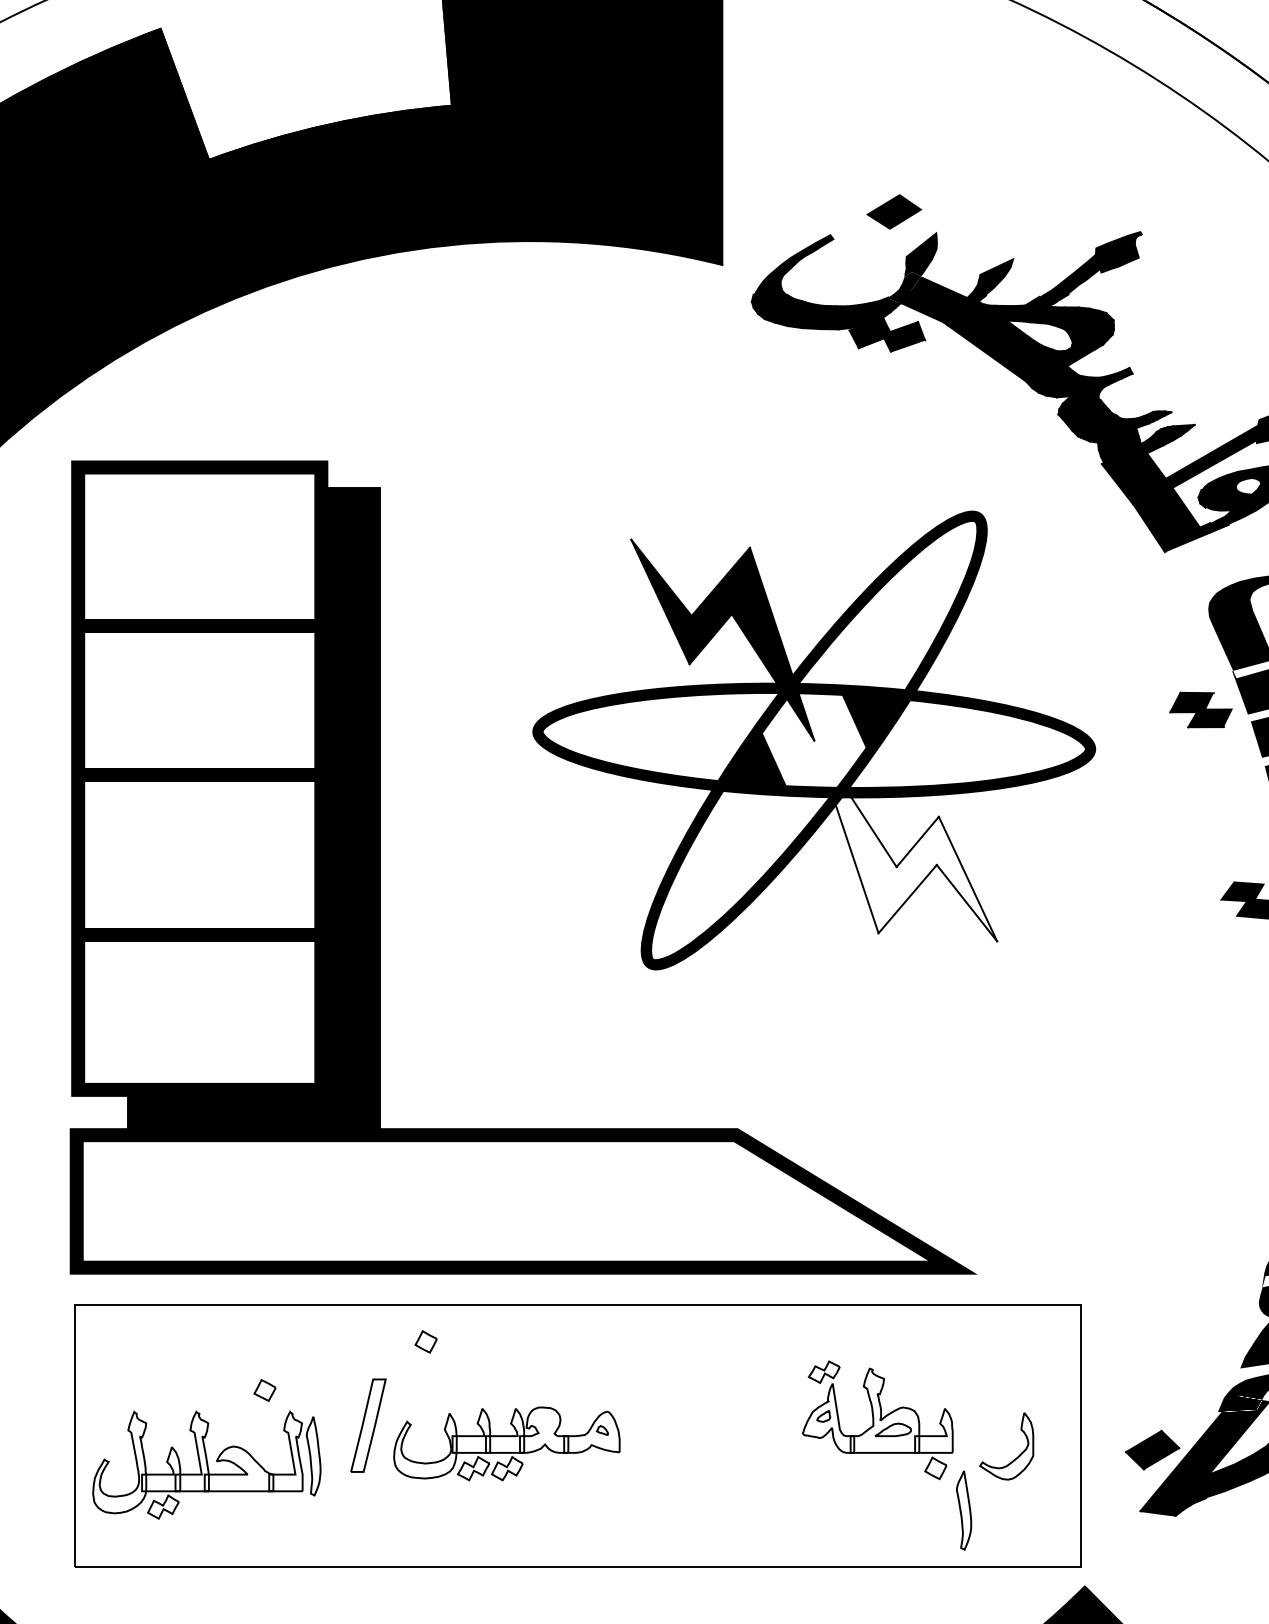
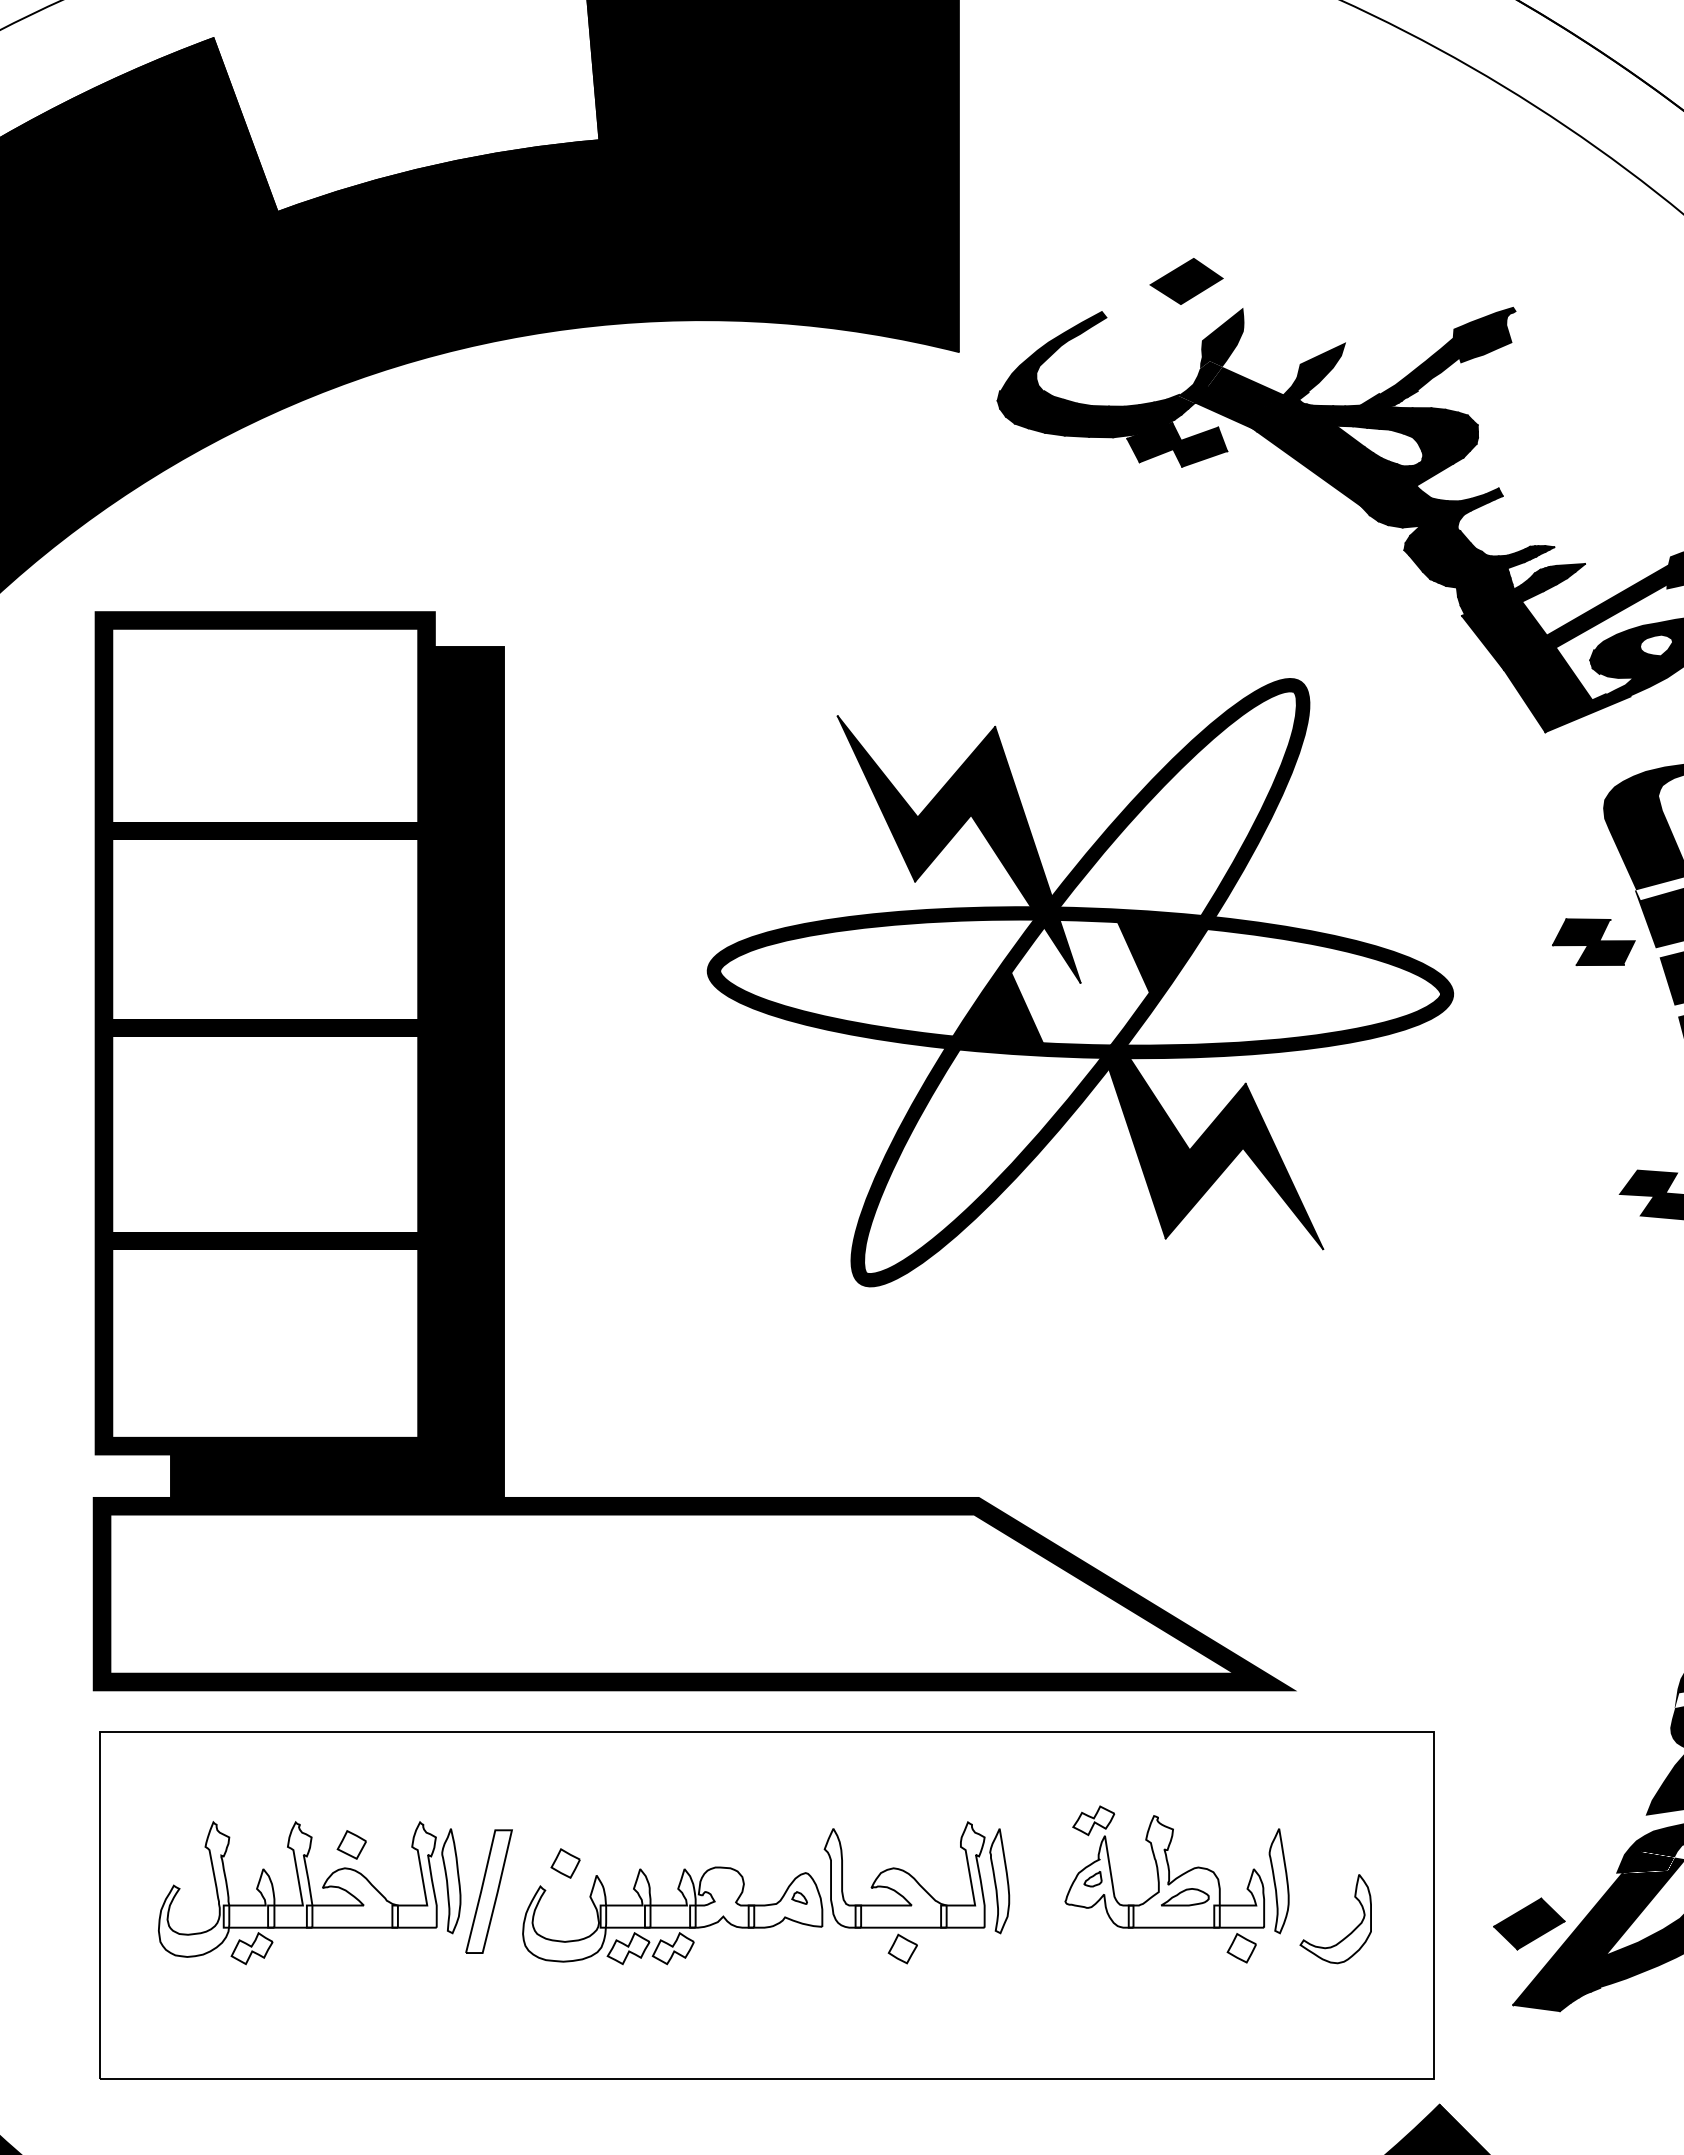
fill: (907, 860) -> (1204, 1141), added
part: (426, 1341) -> (565, 1863), moved
part: (690, 1426) -> (916, 1892), added
part: (206, 1465) -> (309, 1893), moved
part: (963, 1510) -> (1278, 1881), moved

